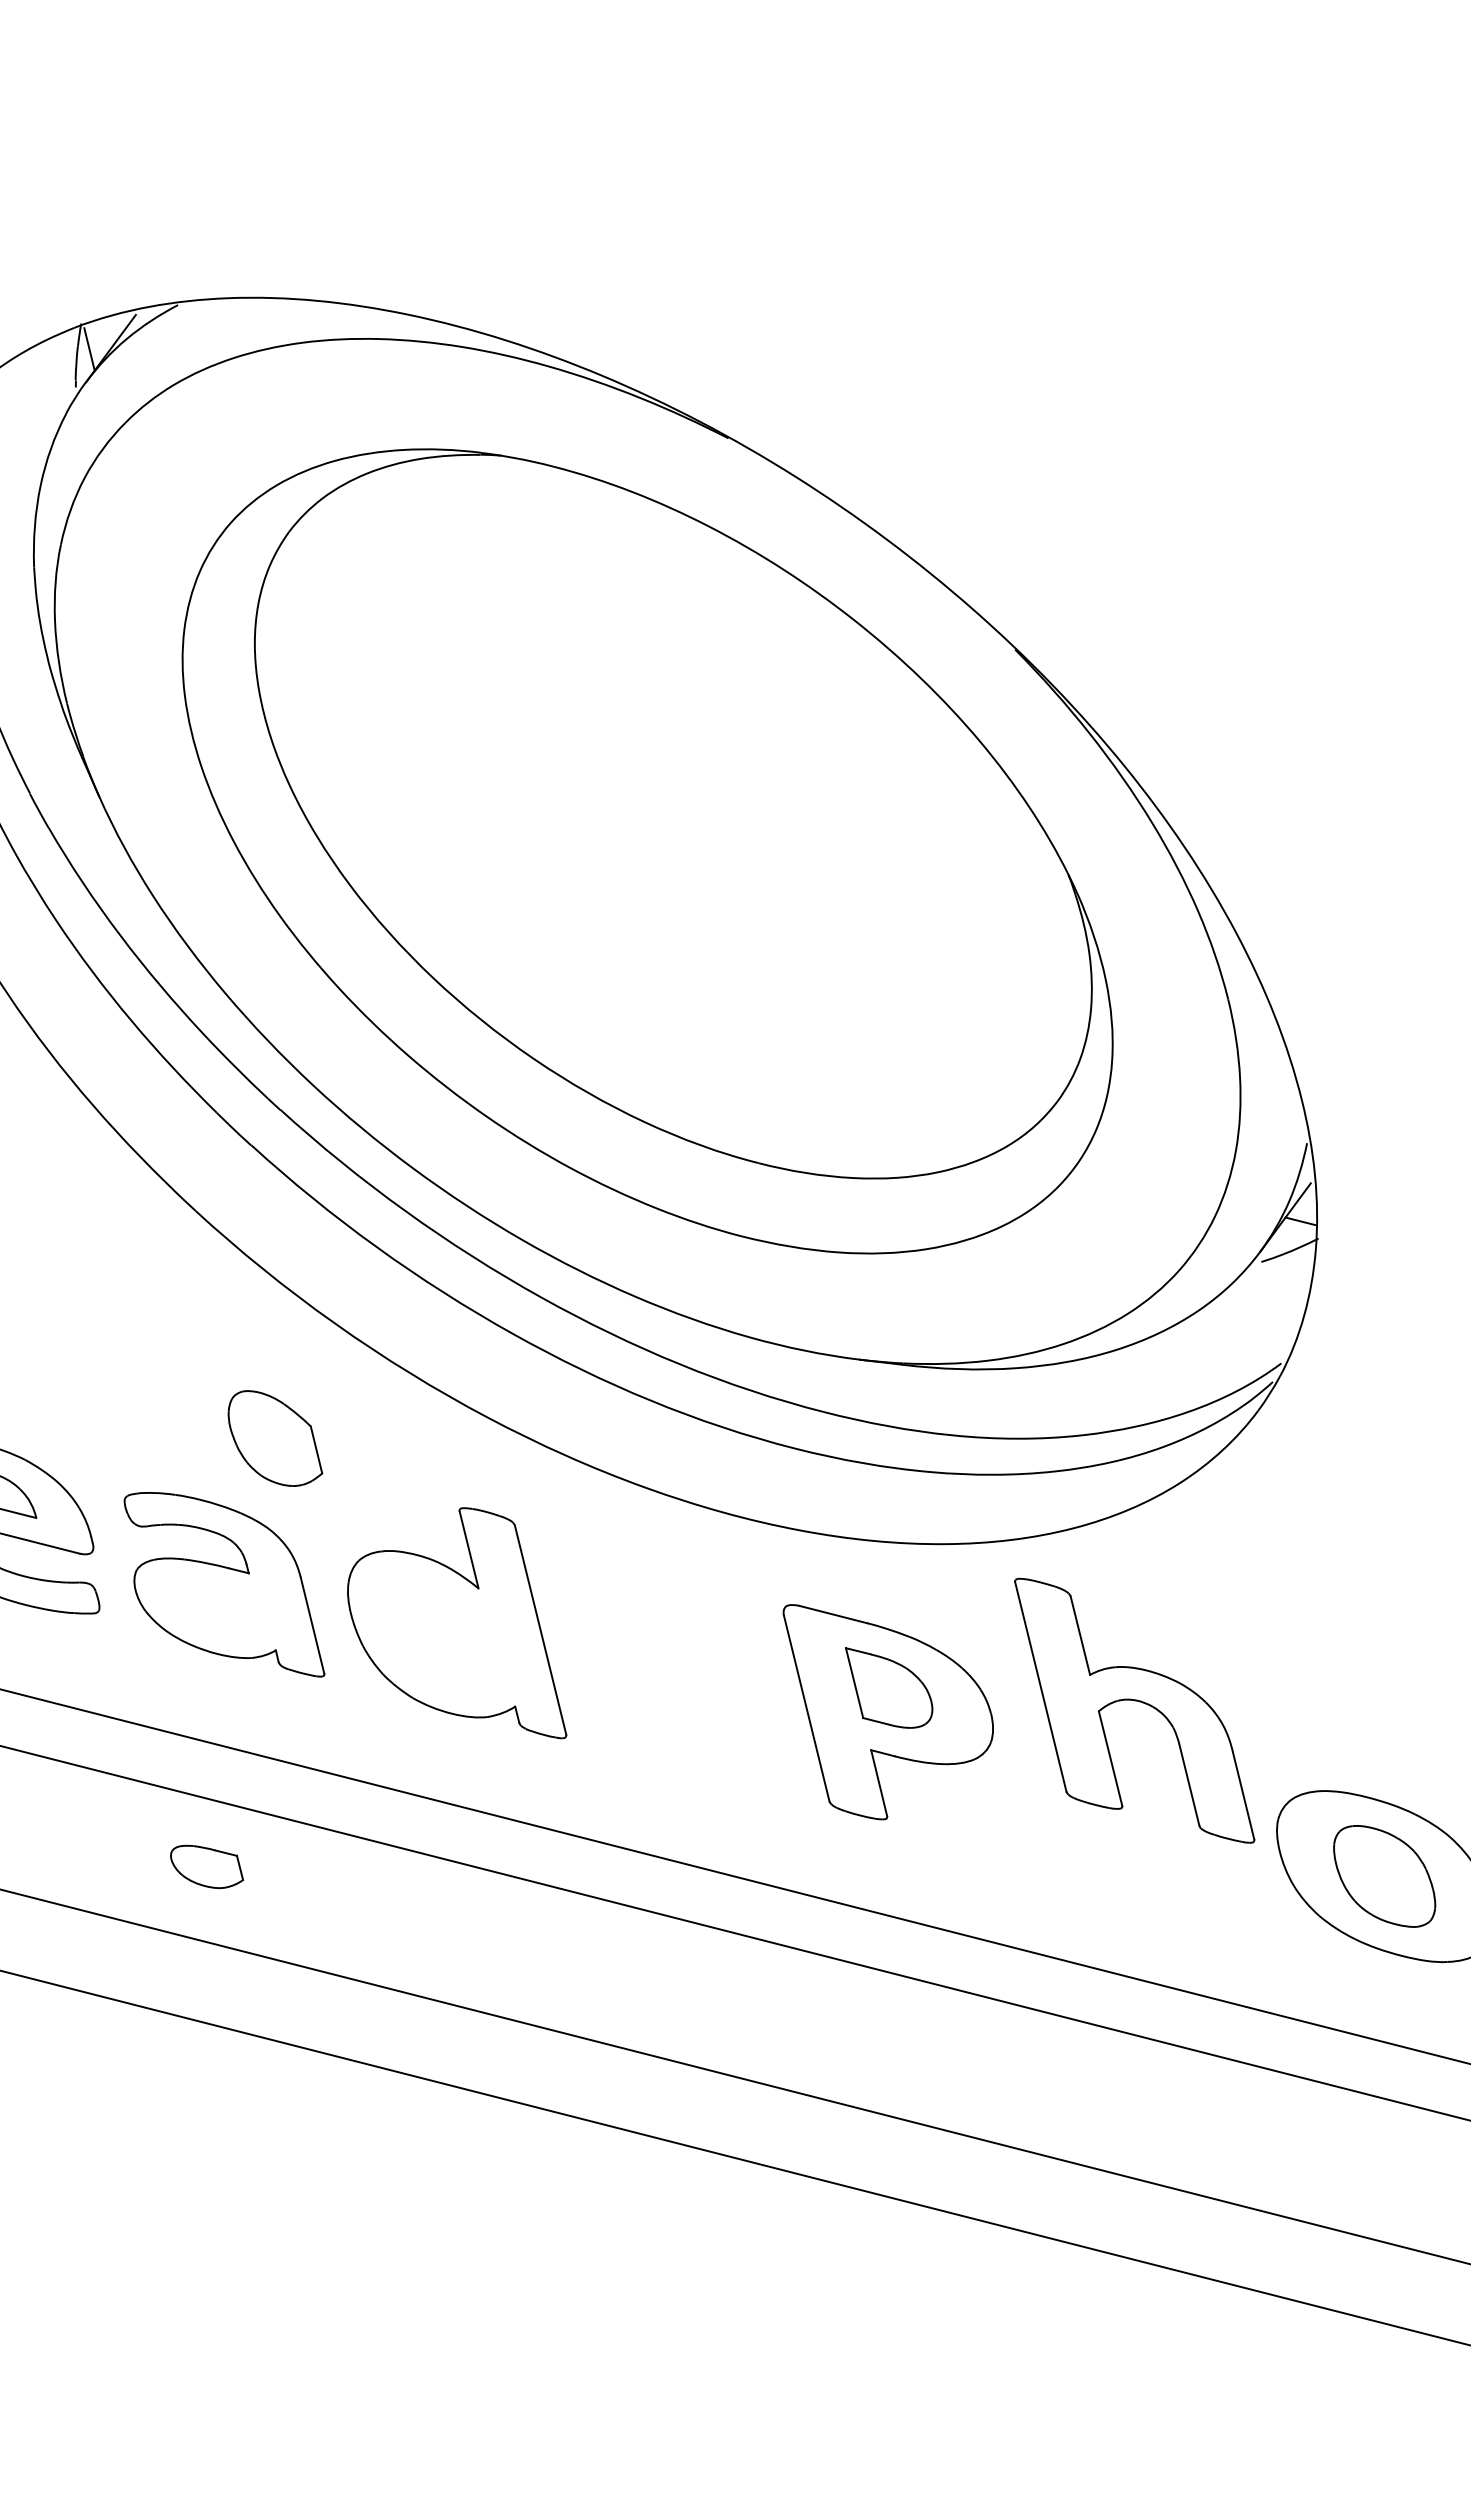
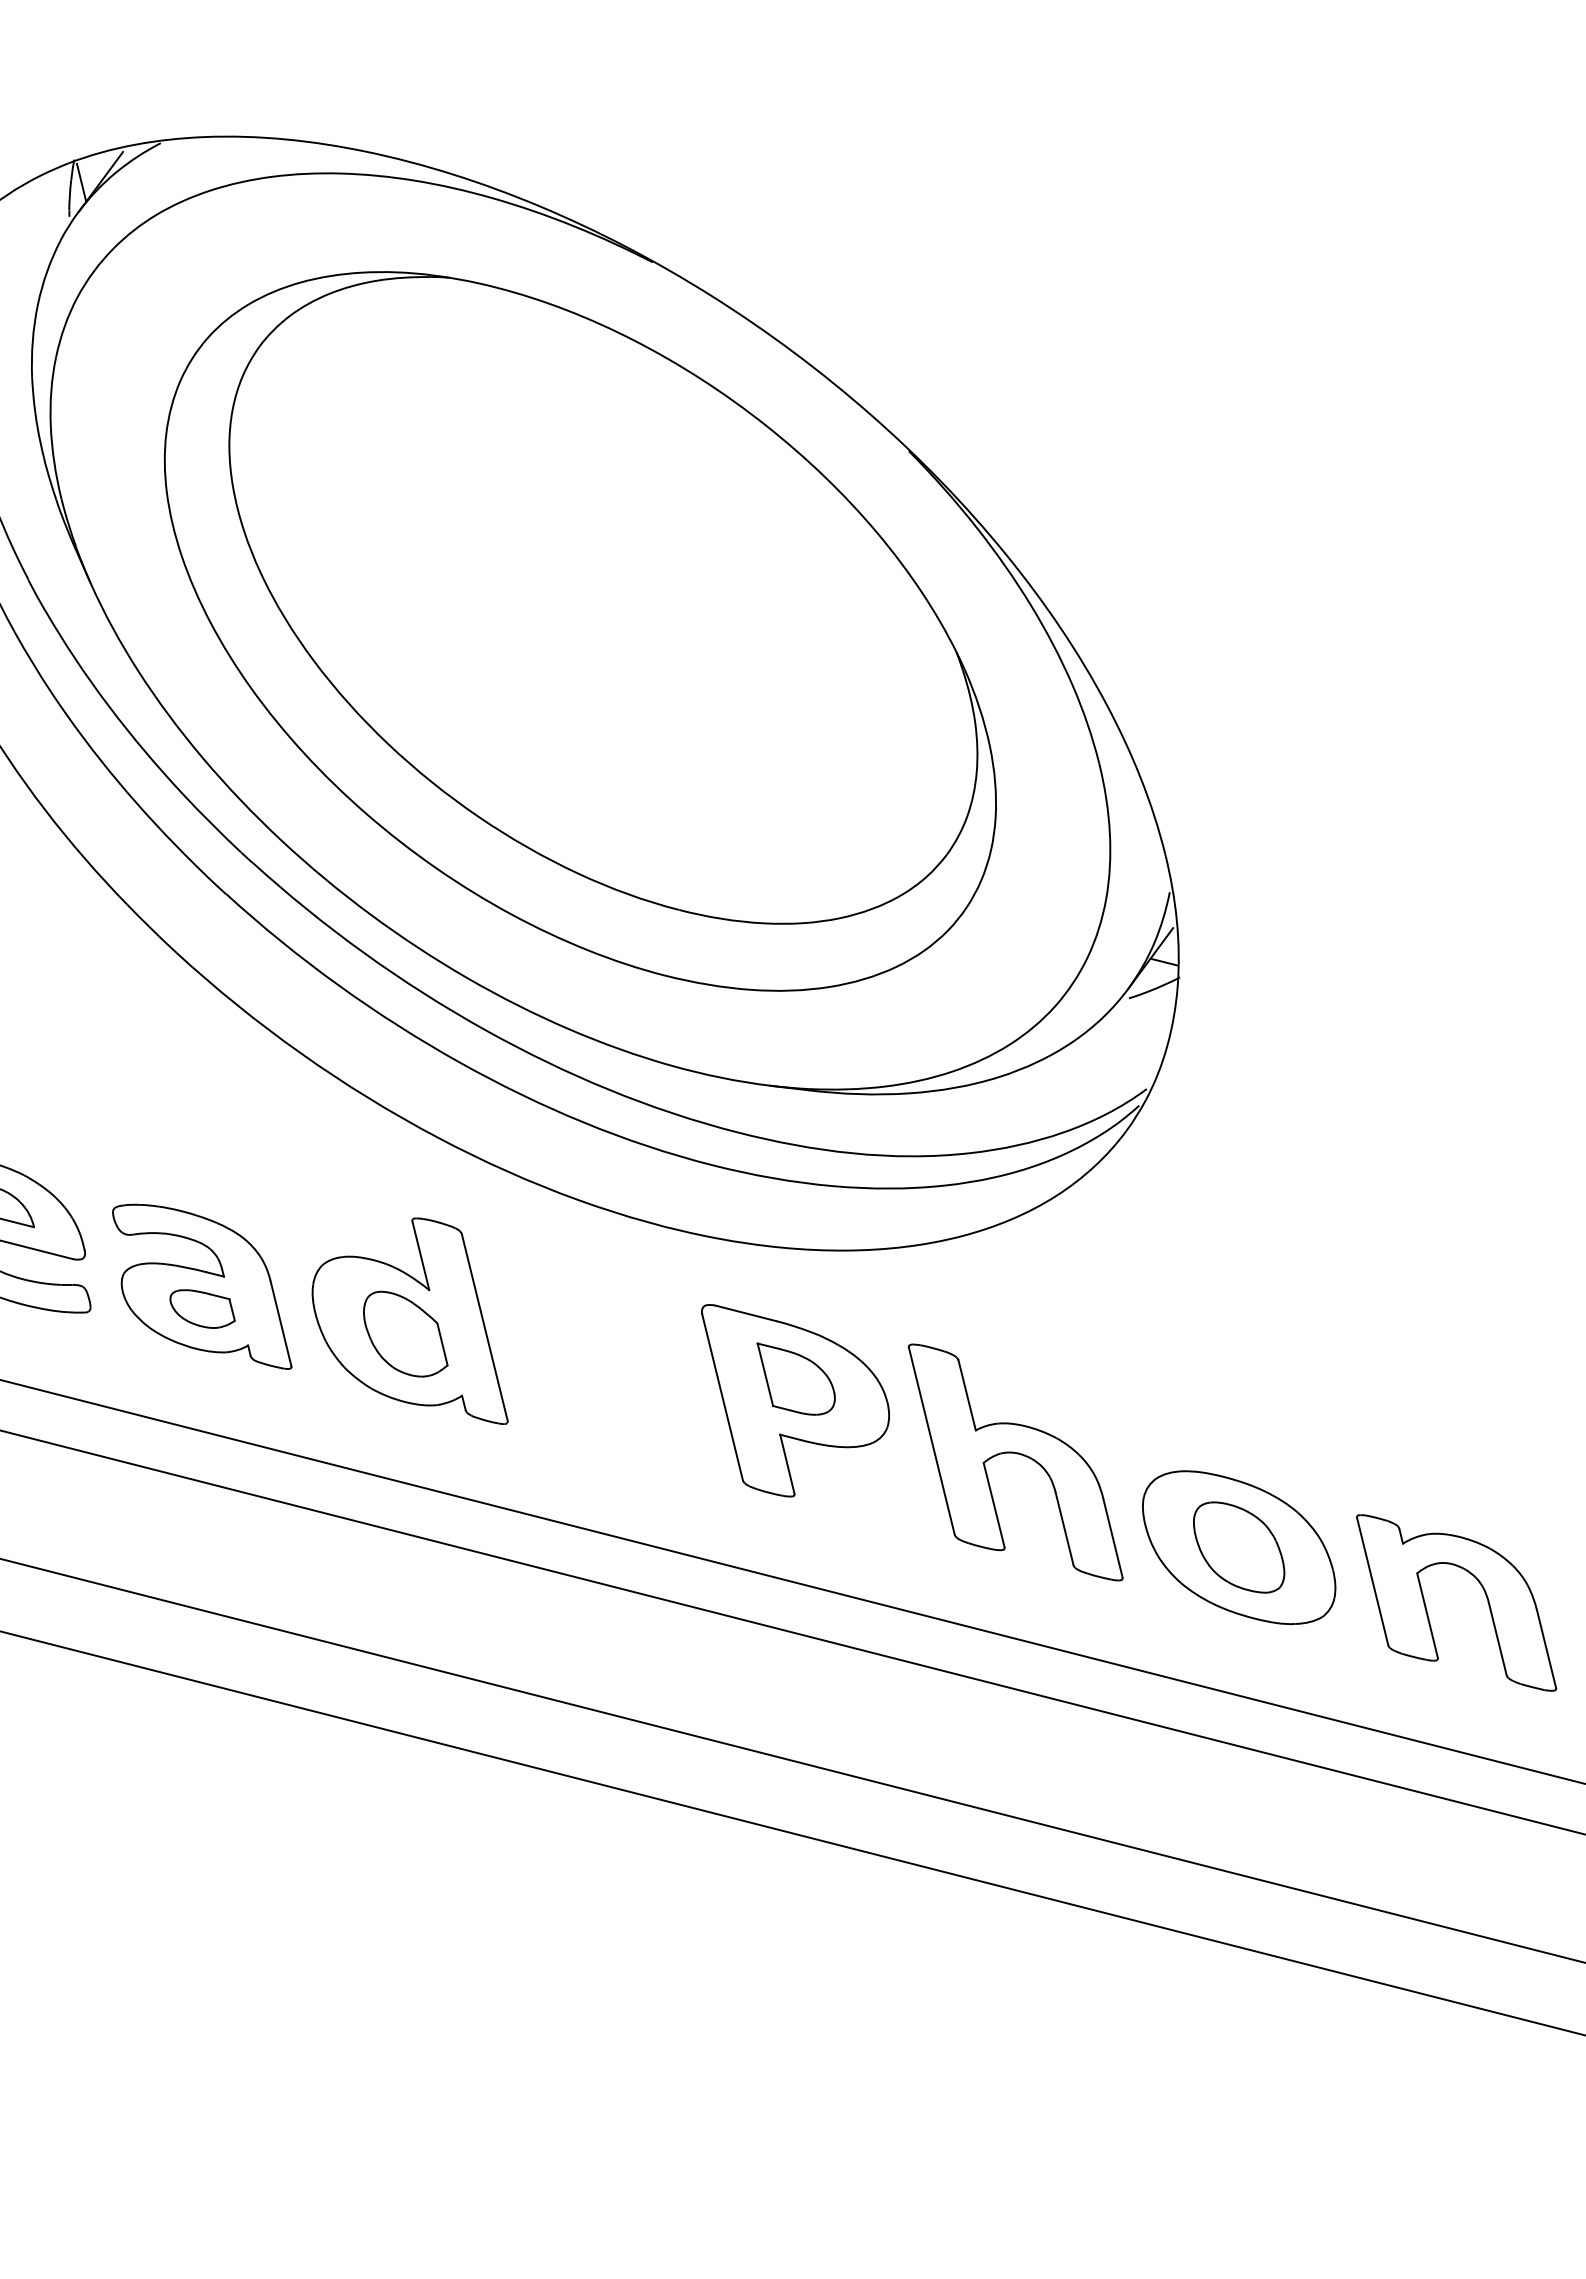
part: (275, 1437) -> (405, 1333), moved
part: (1135, 1701) -> (1016, 1454), moved
part: (206, 1866) -> (202, 1308), moved

